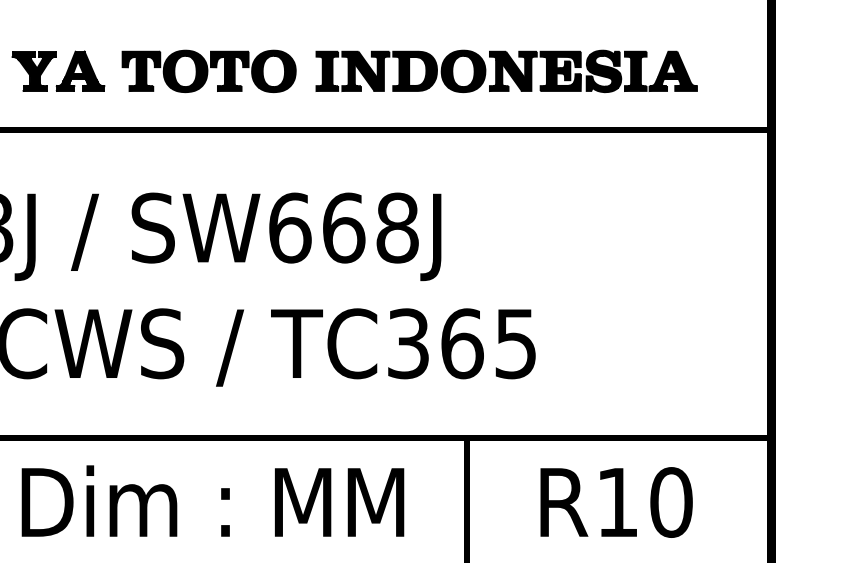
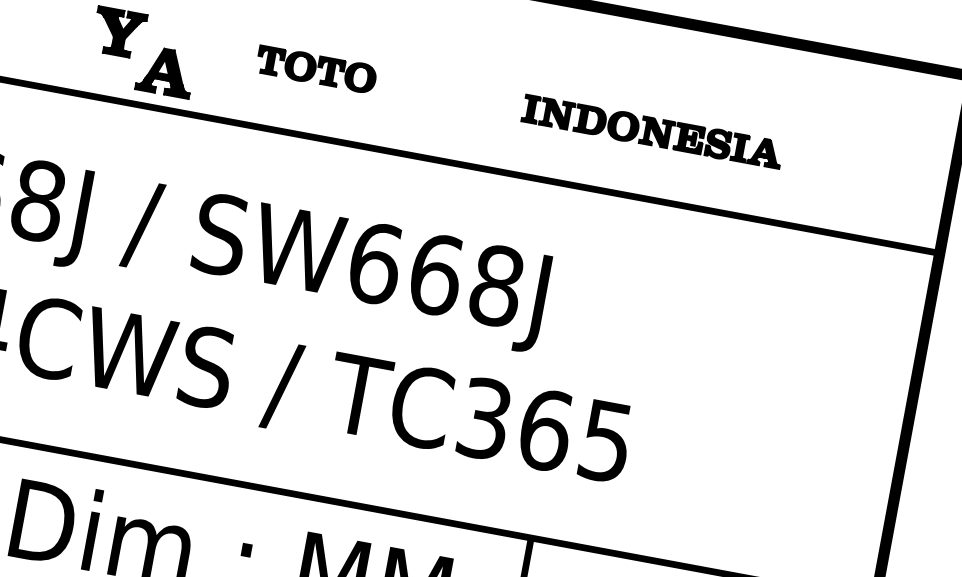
part: (80, 70) -> (166, 70), moved
part: (208, 71) -> (315, 69), size x0.6
part: (506, 71) -> (652, 131), size x0.6

